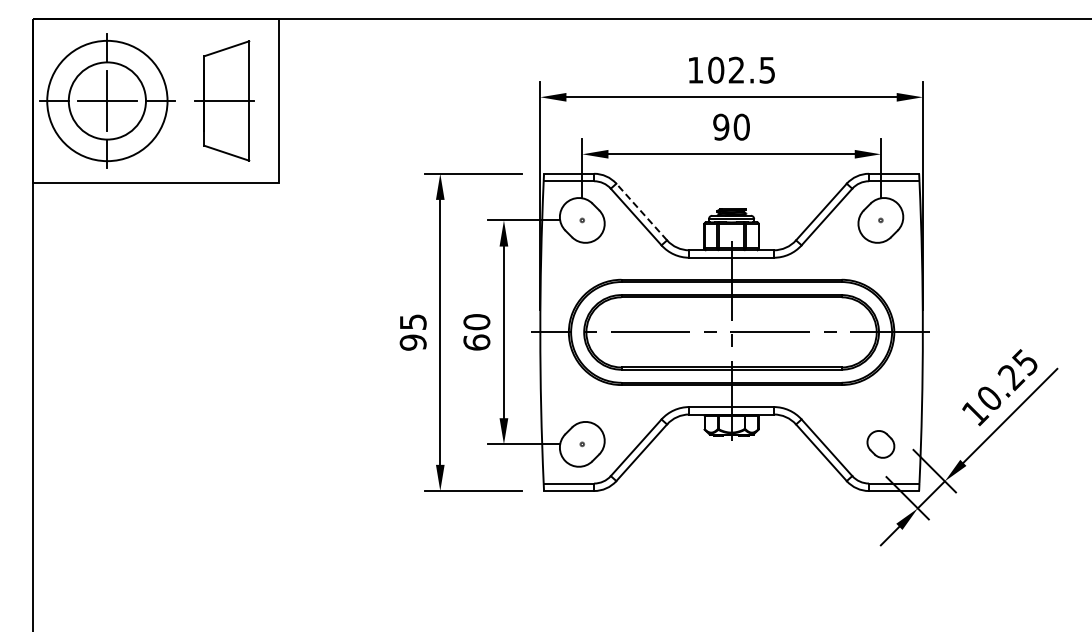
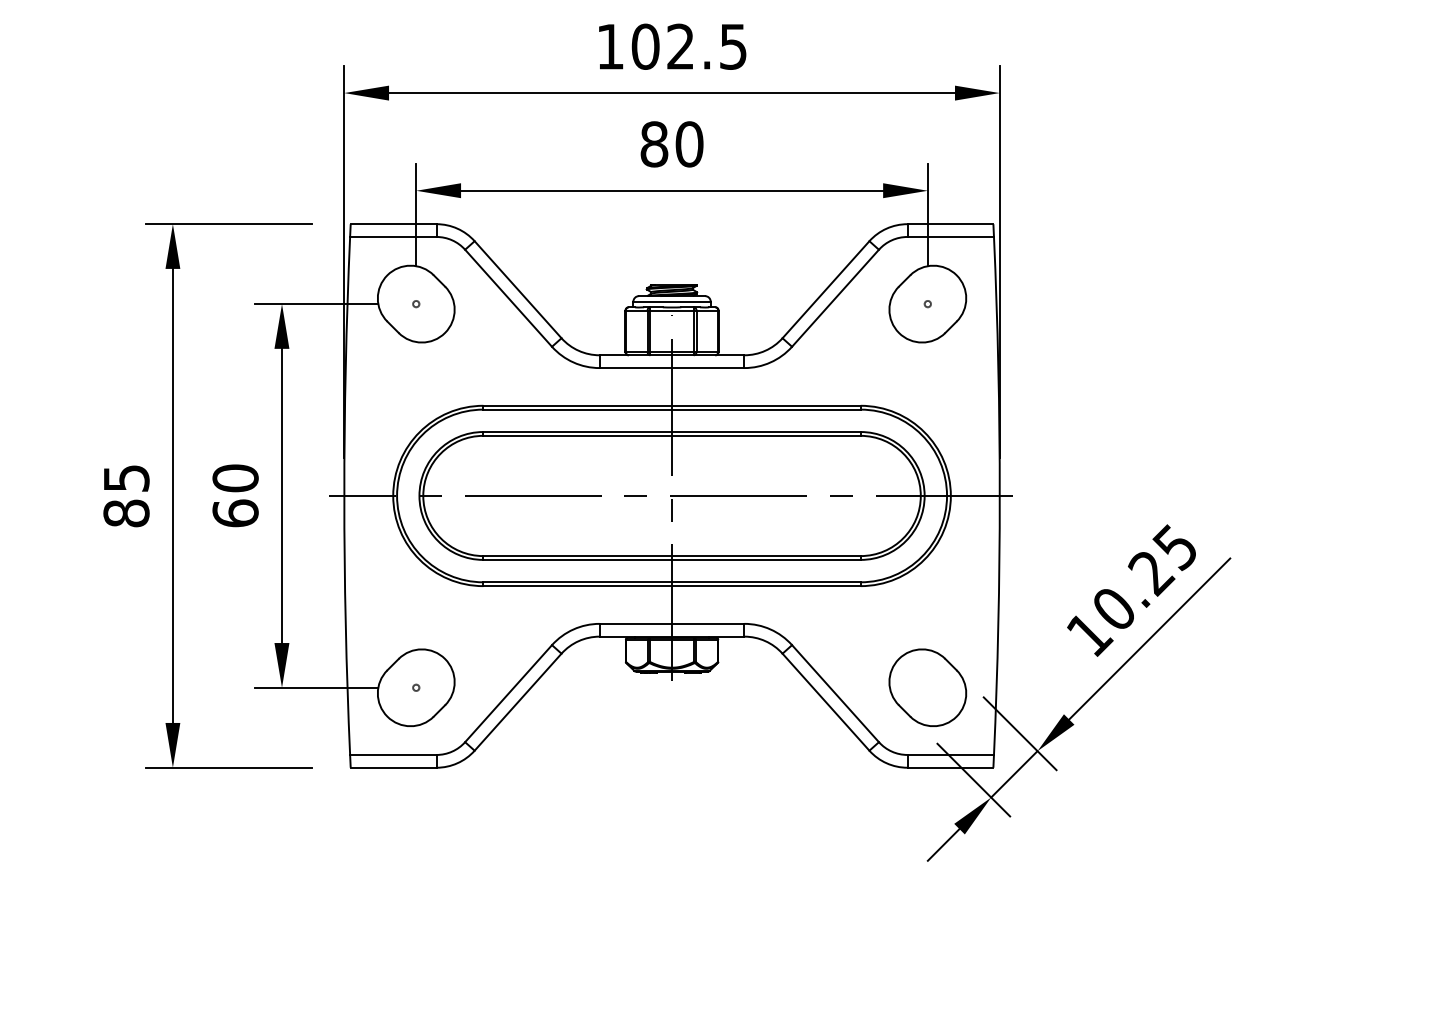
text: (721, 126) -> (654, 143), 90 -> 80
line: (641, 211) -> (517, 288), dashed -> solid
text: (412, 342) -> (125, 513), 95 -> 85
part: (880, 444) -> (927, 688), size x1.67

